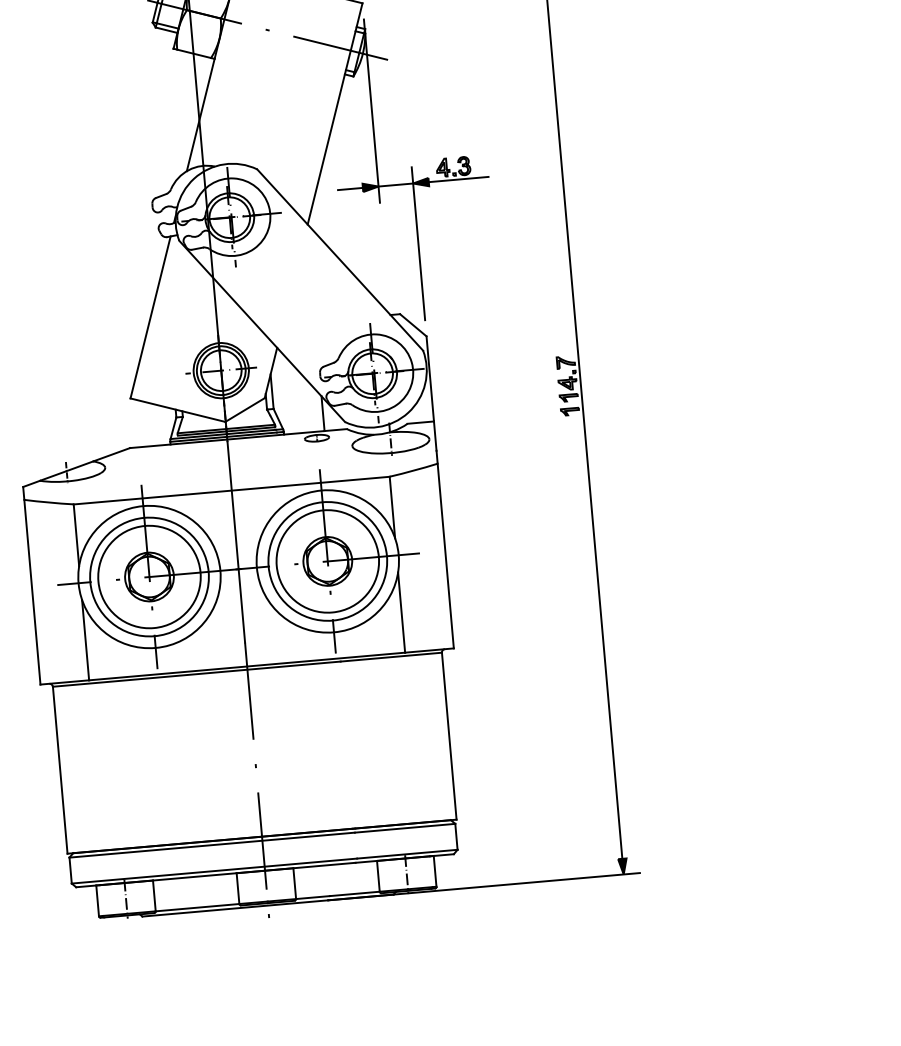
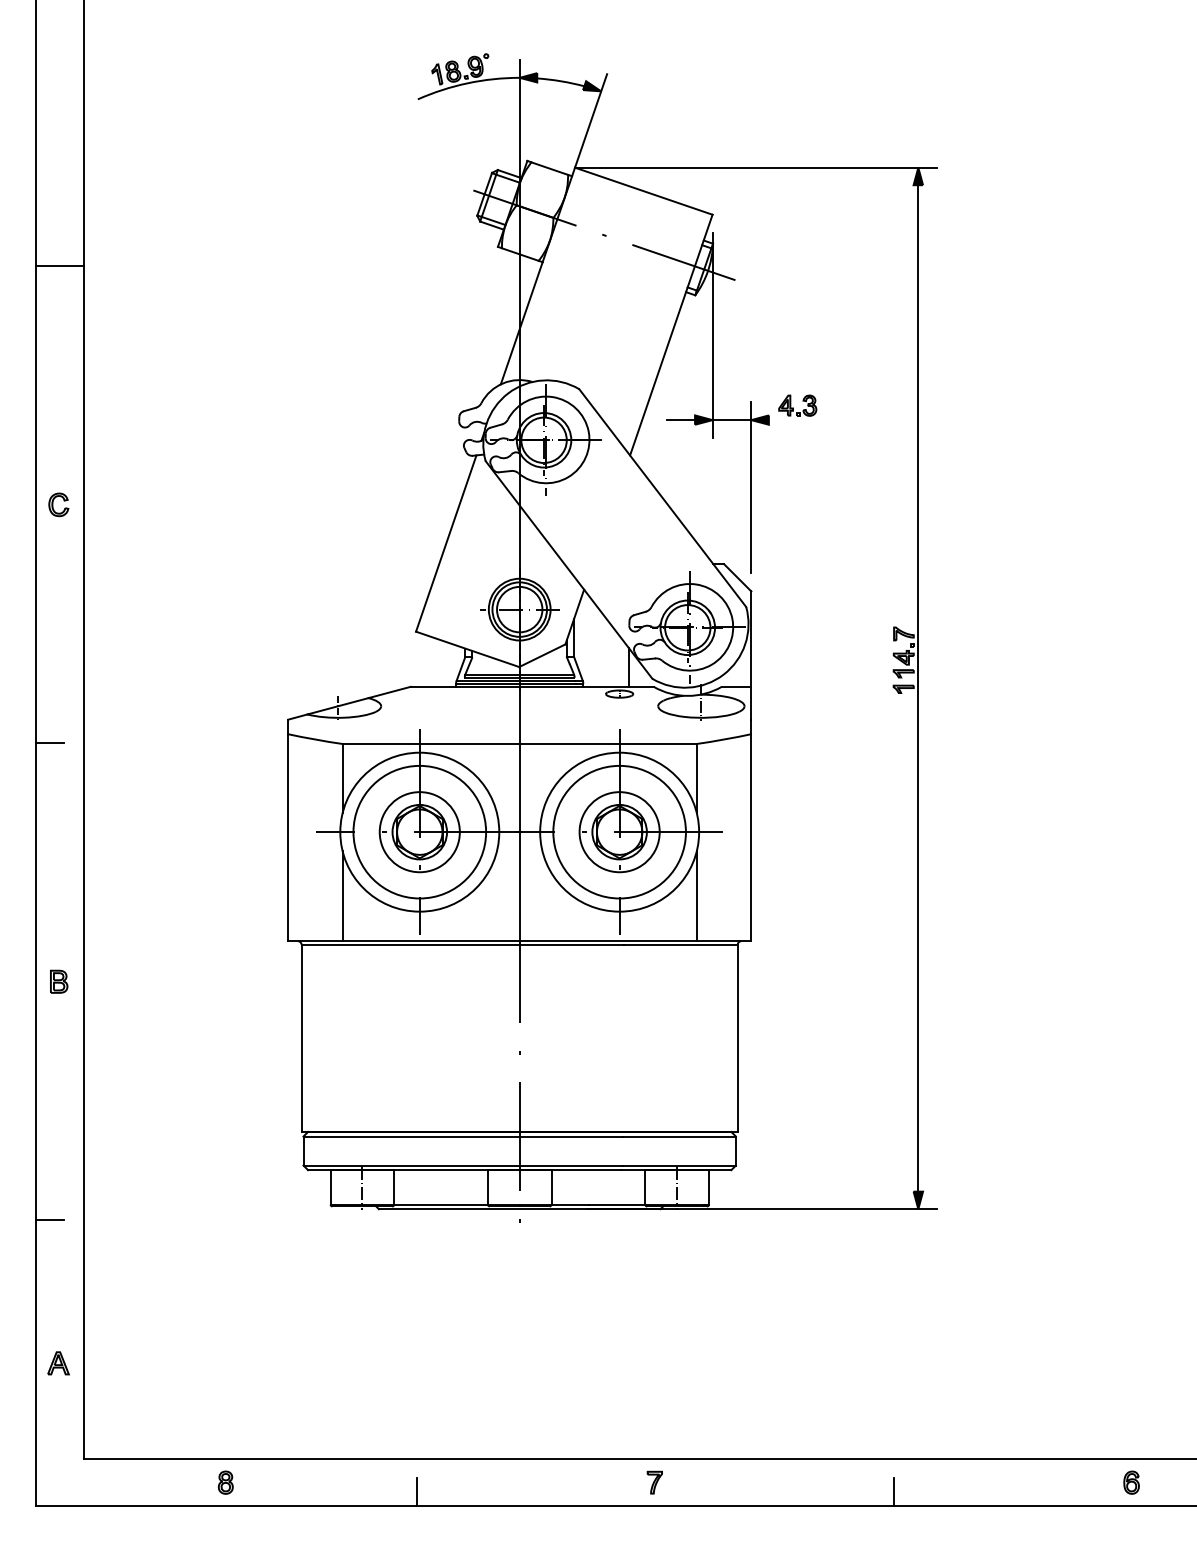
line: (457, 179) -> (801, 420), removed
circle: (327, 560) -> (619, 831), size x0.7
circle: (149, 576) -> (419, 831), size x0.7

